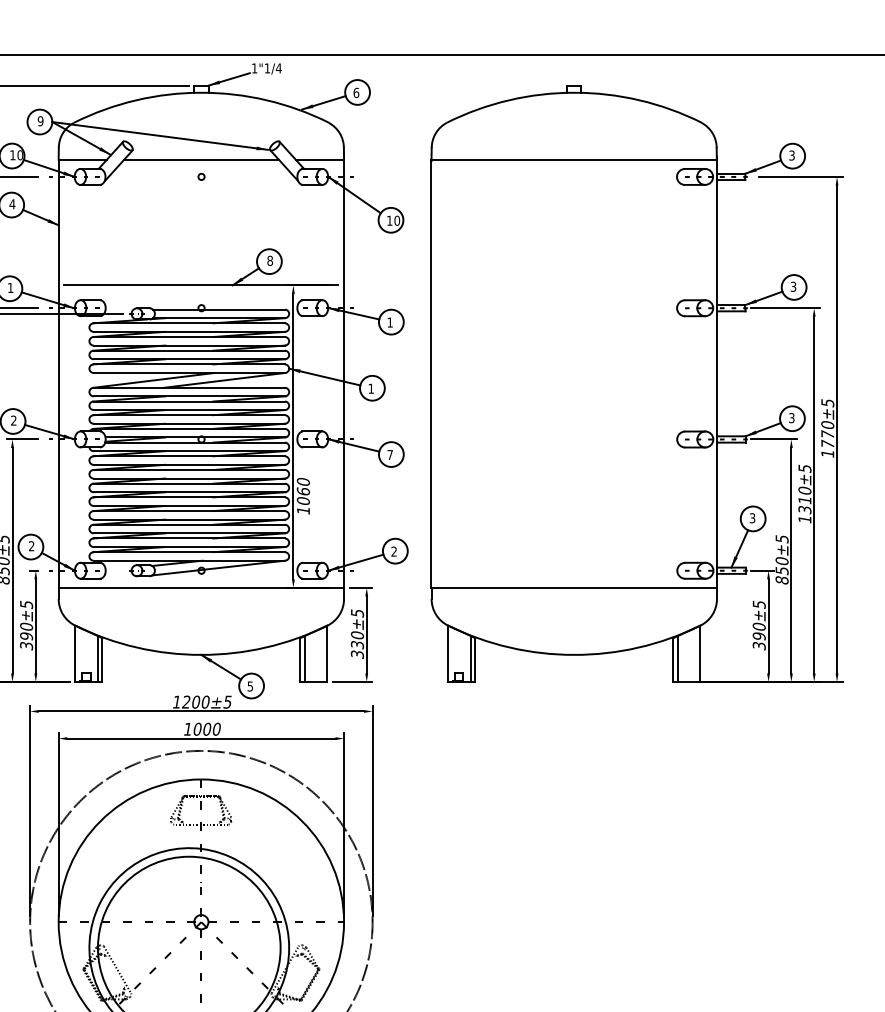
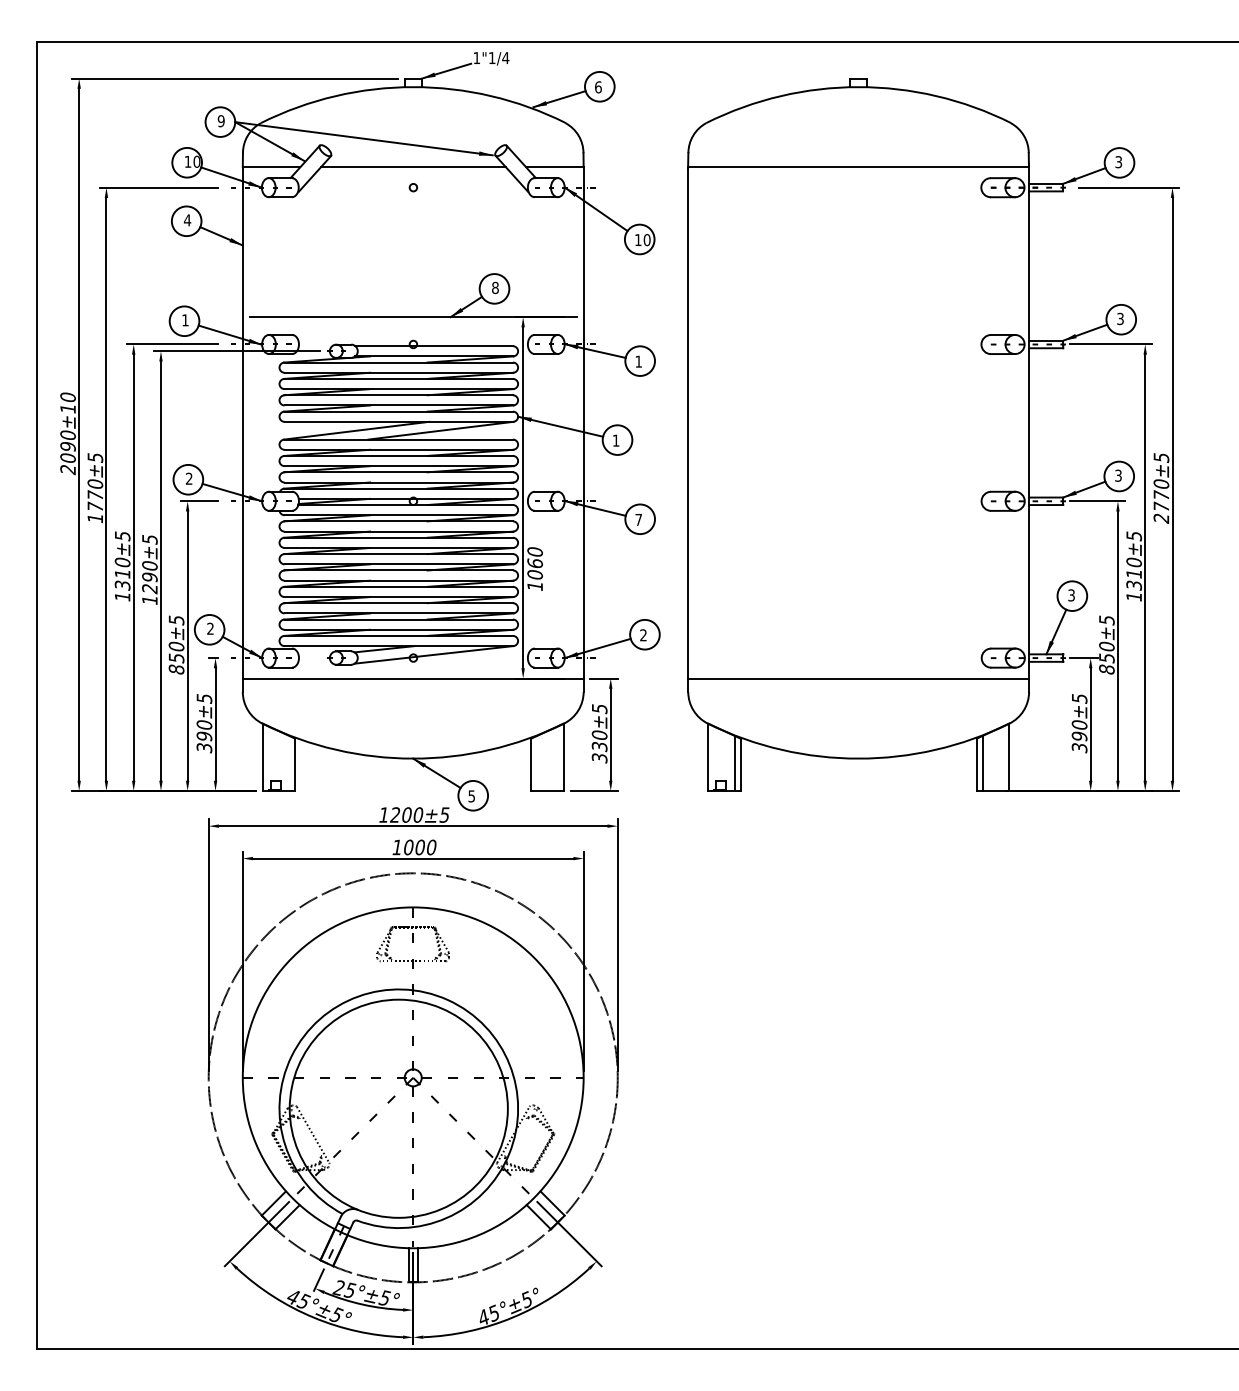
text: (826, 453) -> (1160, 518), 1770±5 -> 2770±5
line: (97, 658) -> (289, 763), removed
line: (305, 658) -> (537, 763), removed

